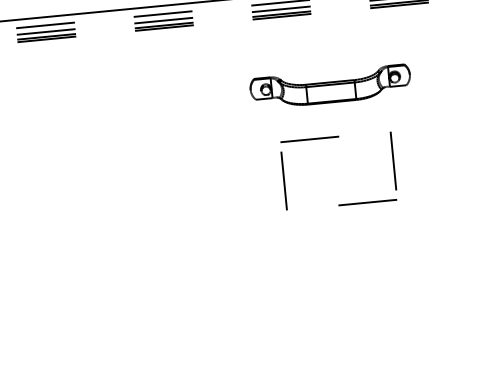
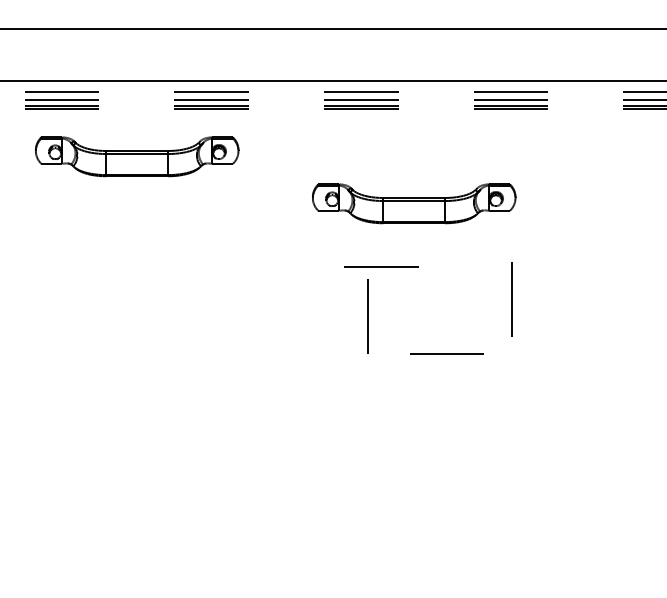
part: (109, 70) -> (137, 156), added
line: (392, 160) -> (511, 299), moved
line: (283, 180) -> (367, 316), moved

